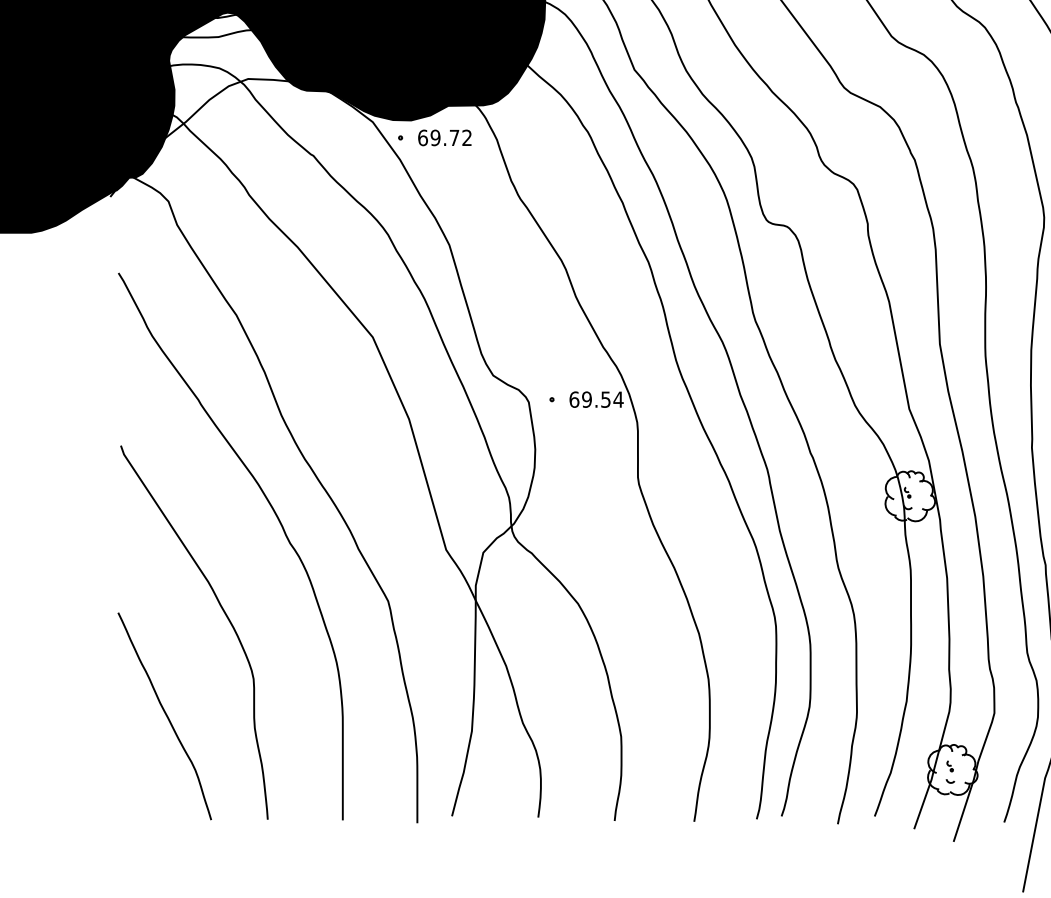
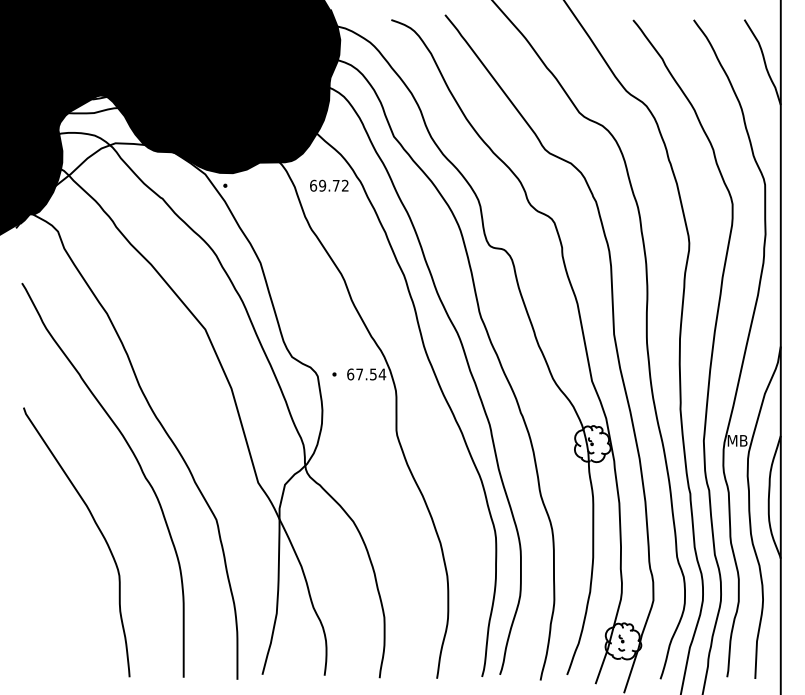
text: (445, 137) -> (329, 185), moved
text: (586, 399) -> (359, 374), 69.54 -> 67.54
curve: (164, 715) -> (55, 602), removed

